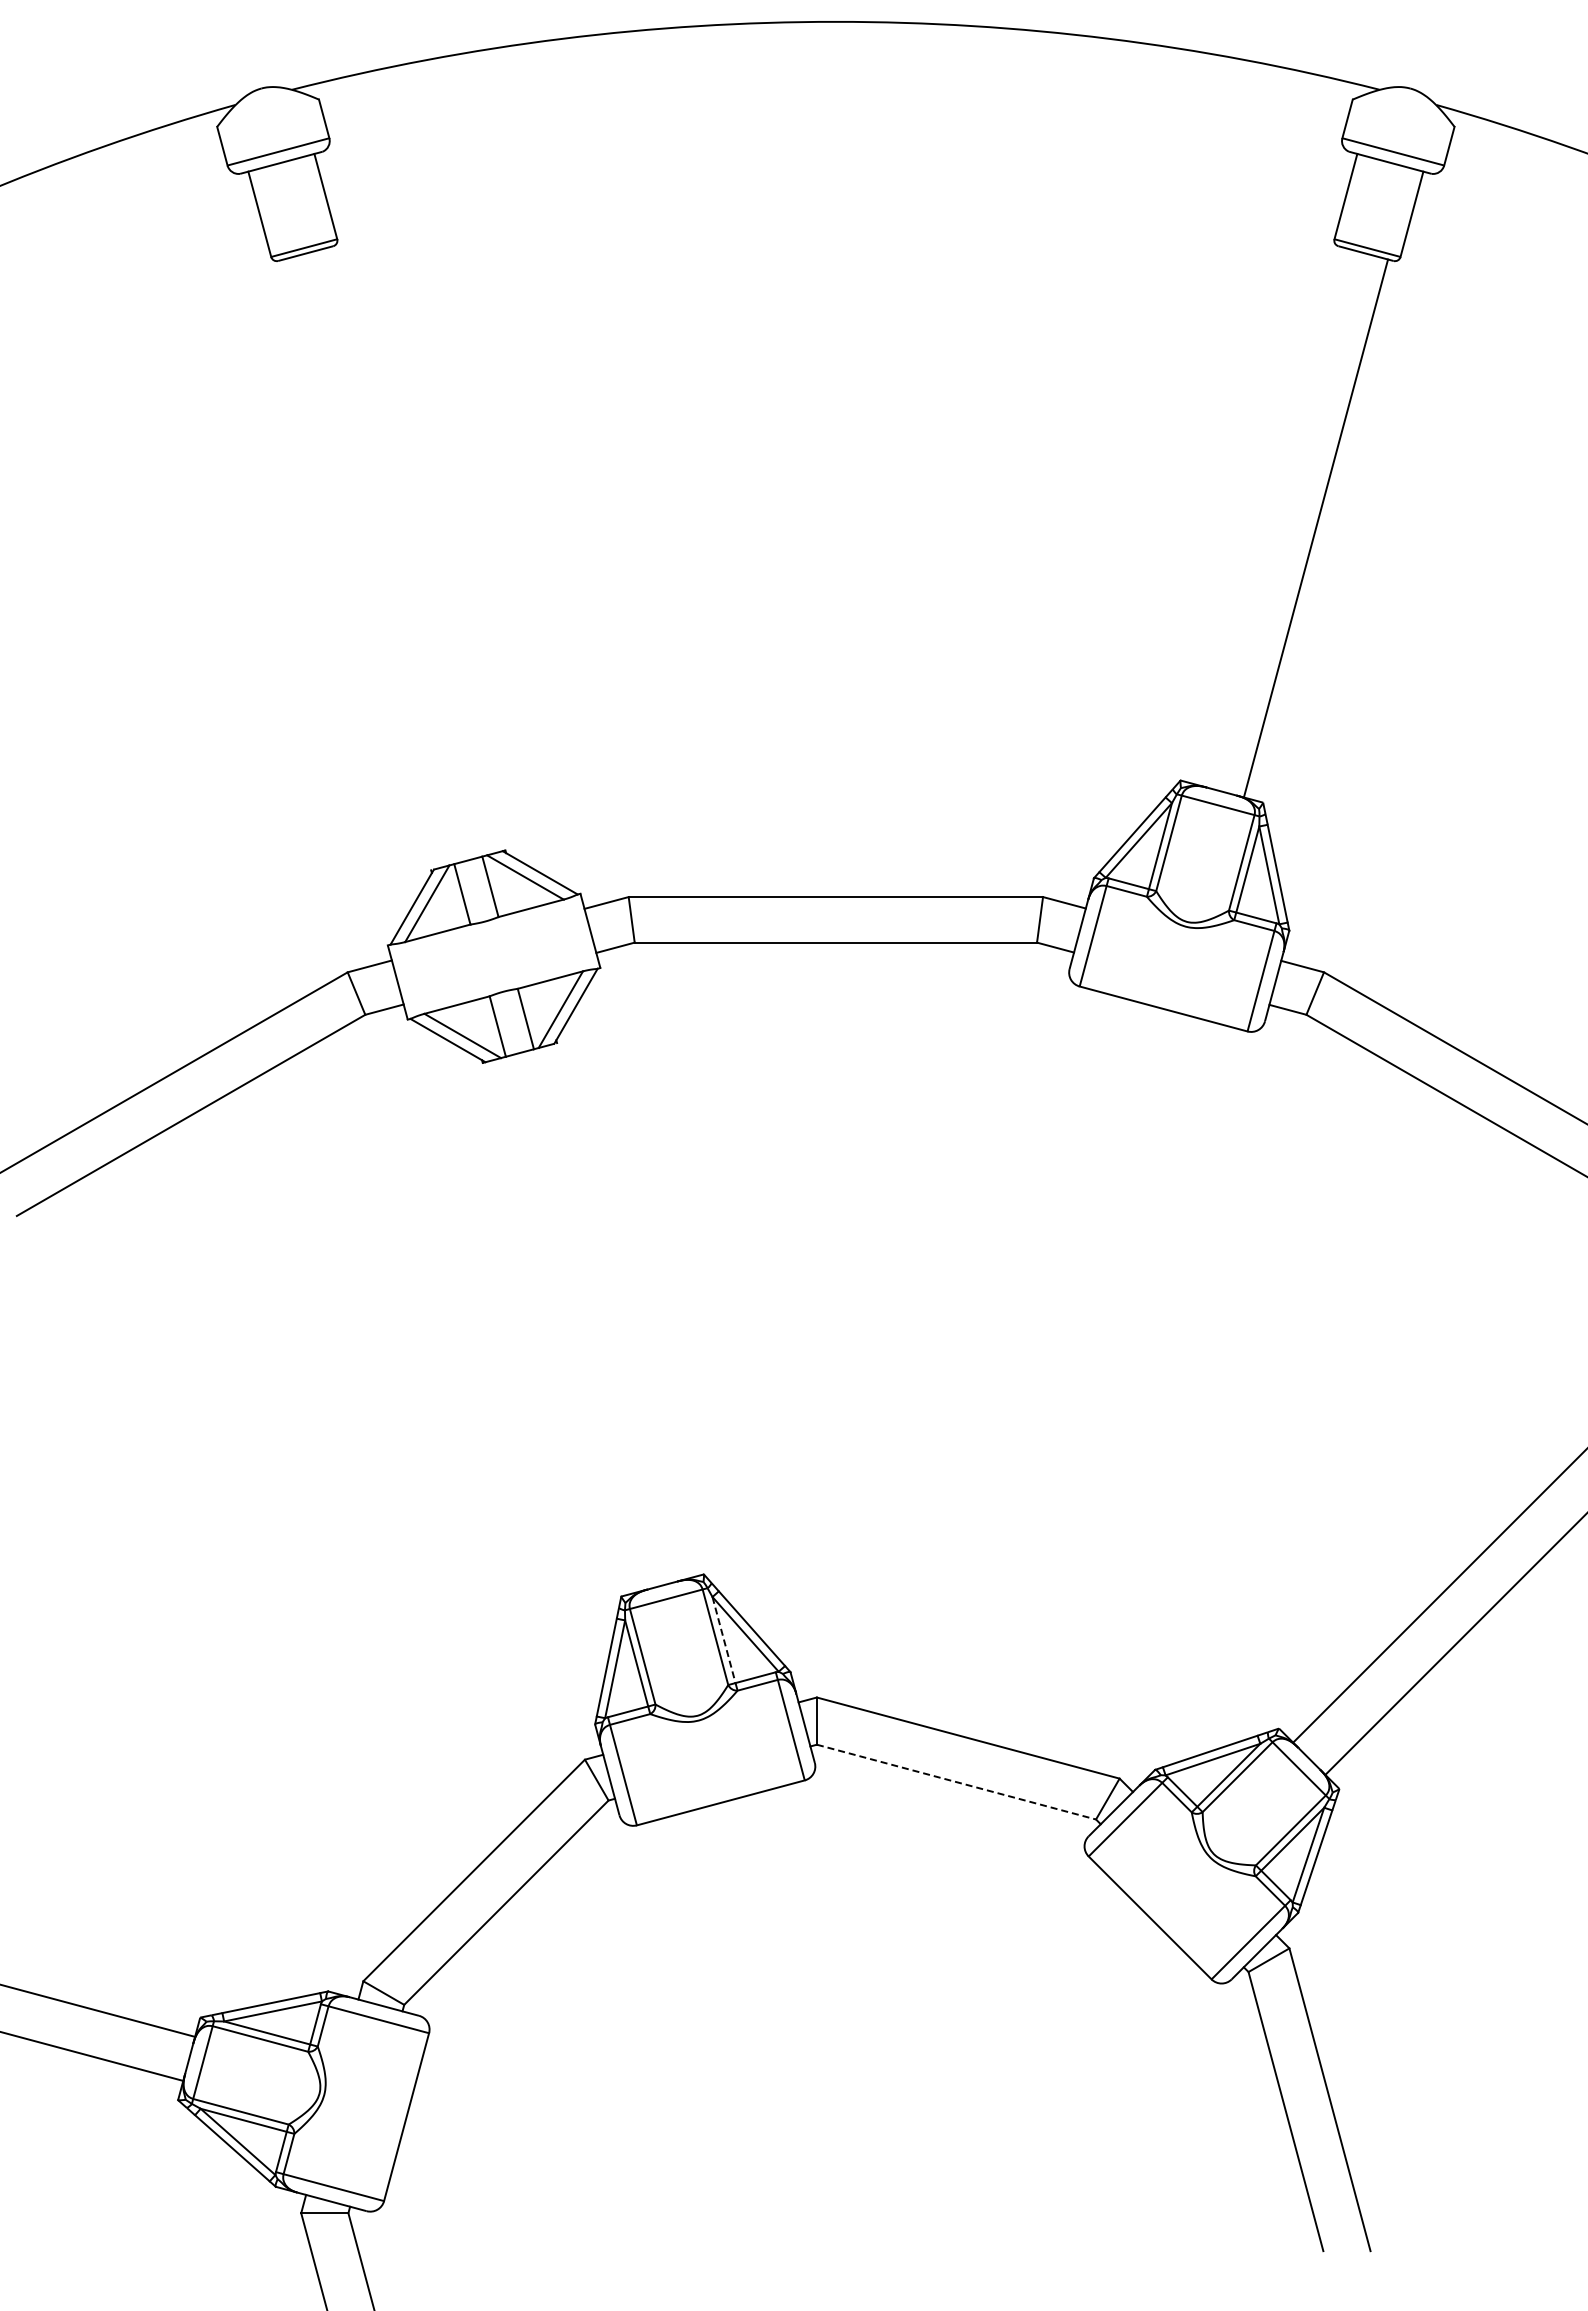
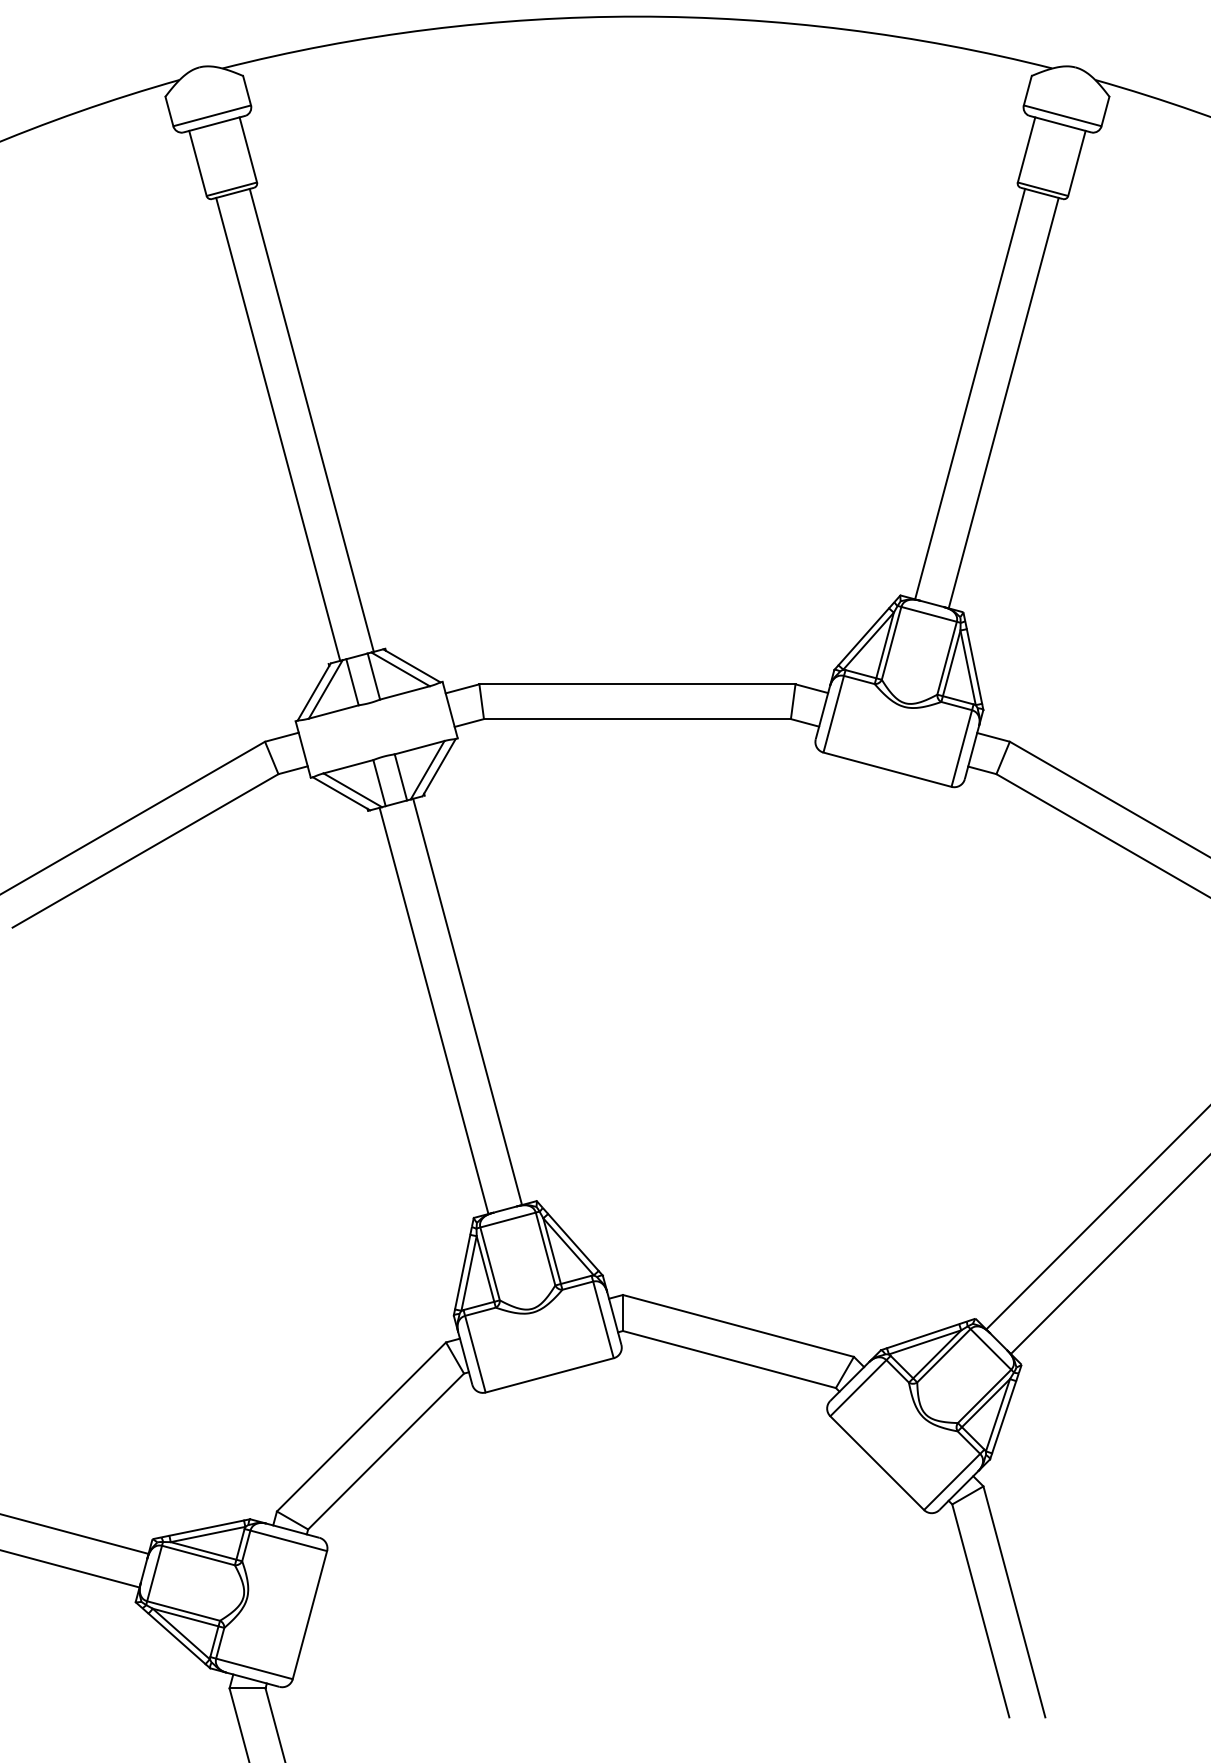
line: (1271, 516) -> (969, 394), added
line: (408, 550) -> (311, 419), added
line: (364, 562) -> (277, 429), added
line: (612, 1313) -> (467, 1002), added
line: (568, 1324) -> (433, 1010), added
line: (724, 1640) -> (552, 1251), dashed -> solid
line: (956, 1782) -> (729, 1359), dashed -> solid

